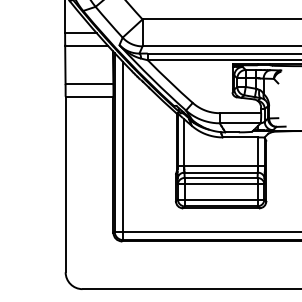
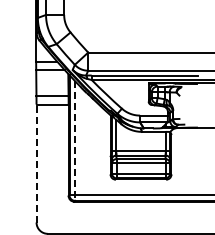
line: (123, 151) -> (75, 141), solid -> dashed
line: (65, 184) -> (36, 163), solid -> dashed

